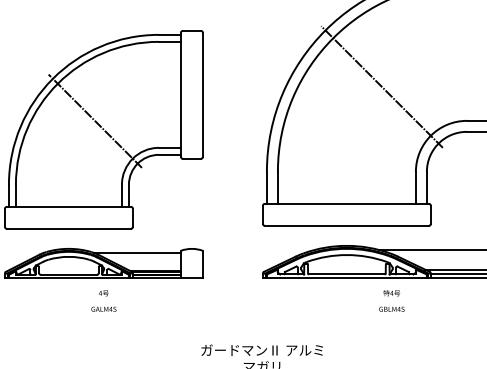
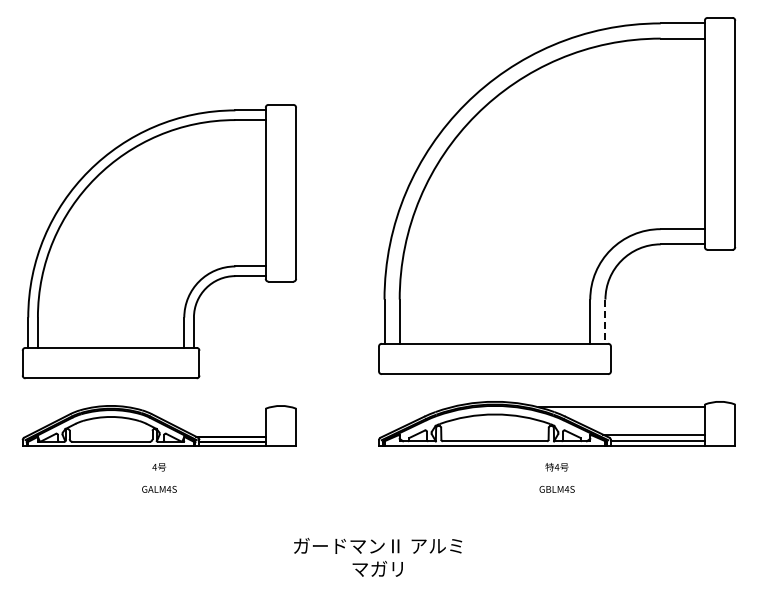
line: (382, 87) -> (543, 182), removed
line: (95, 121) -> (147, 229), removed
line: (426, 188) -> (605, 322), solid -> dashed
line: (137, 252) -> (205, 411), removed

